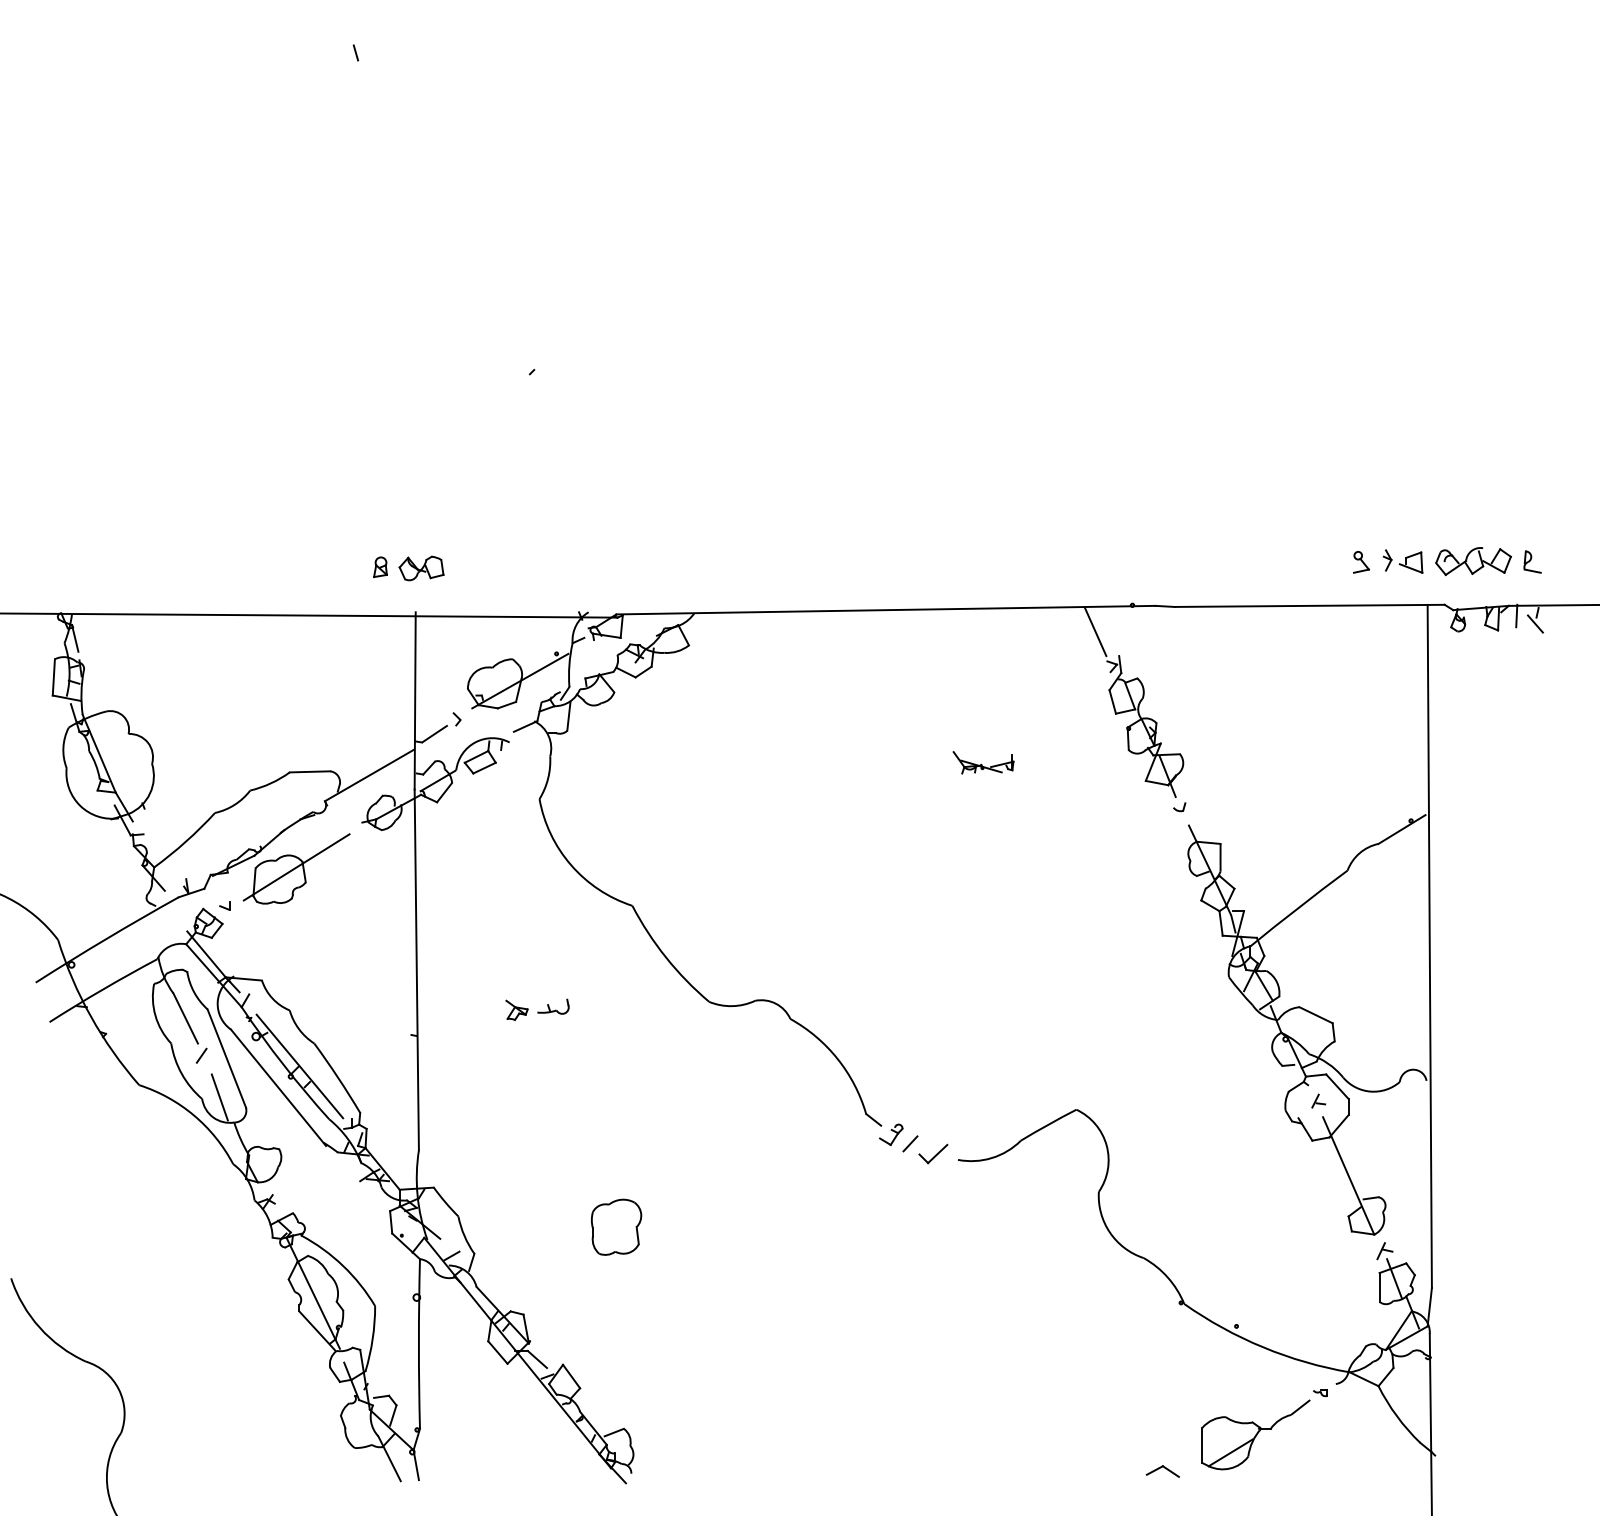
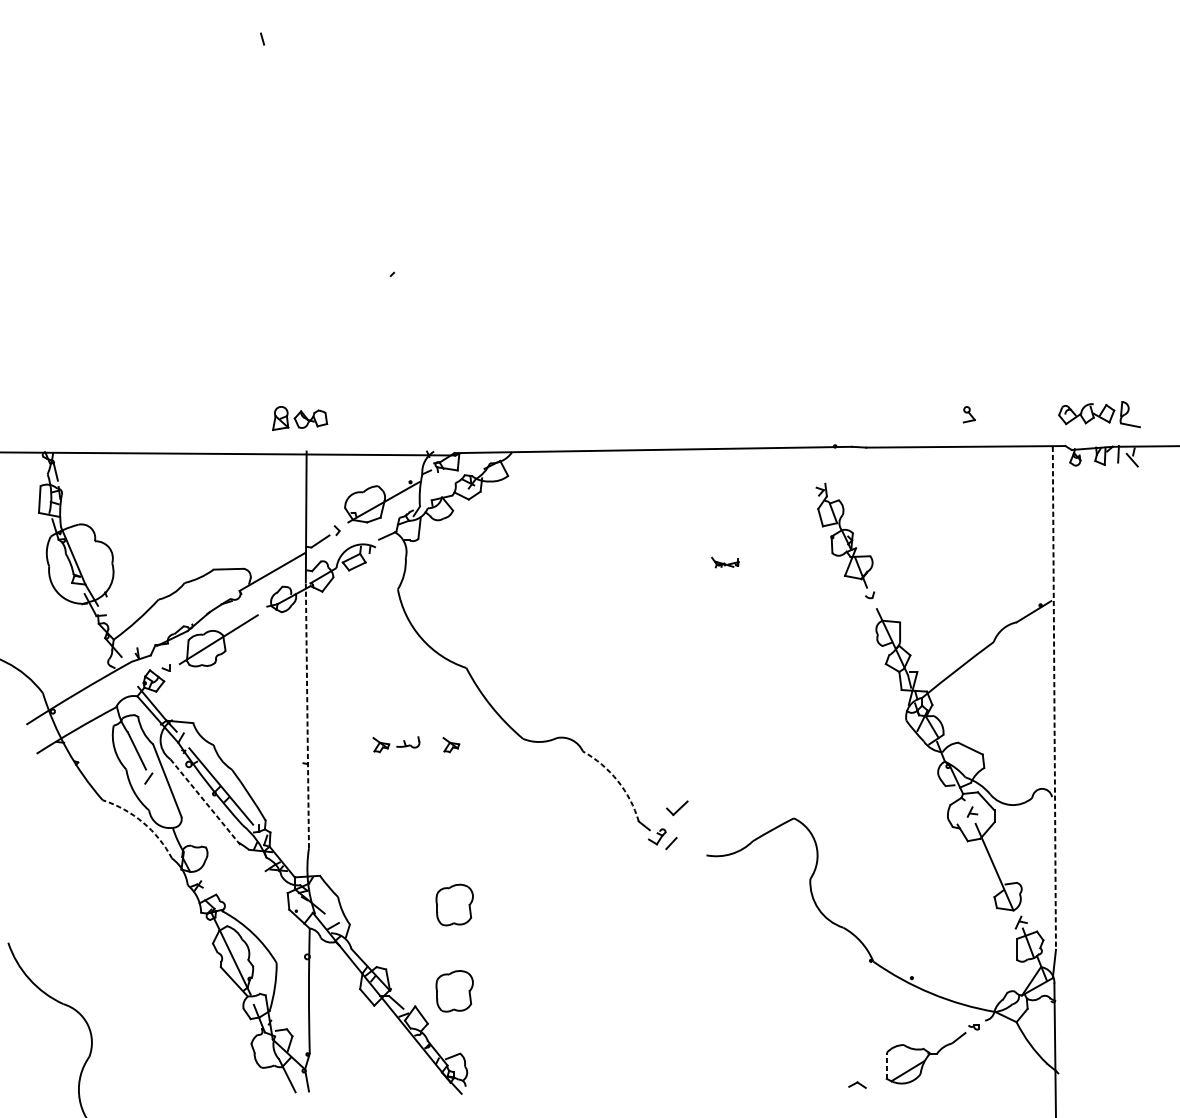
part: (1402, 561) -> (1034, 414), removed
part: (1532, 561) -> (1130, 414), size x1.6
part: (1361, 562) -> (969, 414), moved
part: (380, 566) -> (280, 417), size x1.6
line: (1095, 632) -> (807, 466), removed
part: (983, 762) -> (725, 562), size x0.6
line: (1429, 947) -> (1054, 698), solid -> dashed
line: (416, 969) -> (307, 714), solid -> dashed
part: (611, 1010) -> (451, 745), added
arc: (837, 1059) -> (617, 781), solid -> dashed
line: (278, 1088) -> (205, 802), solid -> dashed
line: (219, 1097) -> (161, 809), removed
arc: (193, 1115) -> (142, 822), solid -> dashed
part: (933, 1153) -> (677, 807), moved
part: (616, 1343) -> (454, 990), added
line: (1202, 1445) -> (886, 1065), solid -> dashed
part: (1162, 1471) -> (857, 1085), size x0.7

